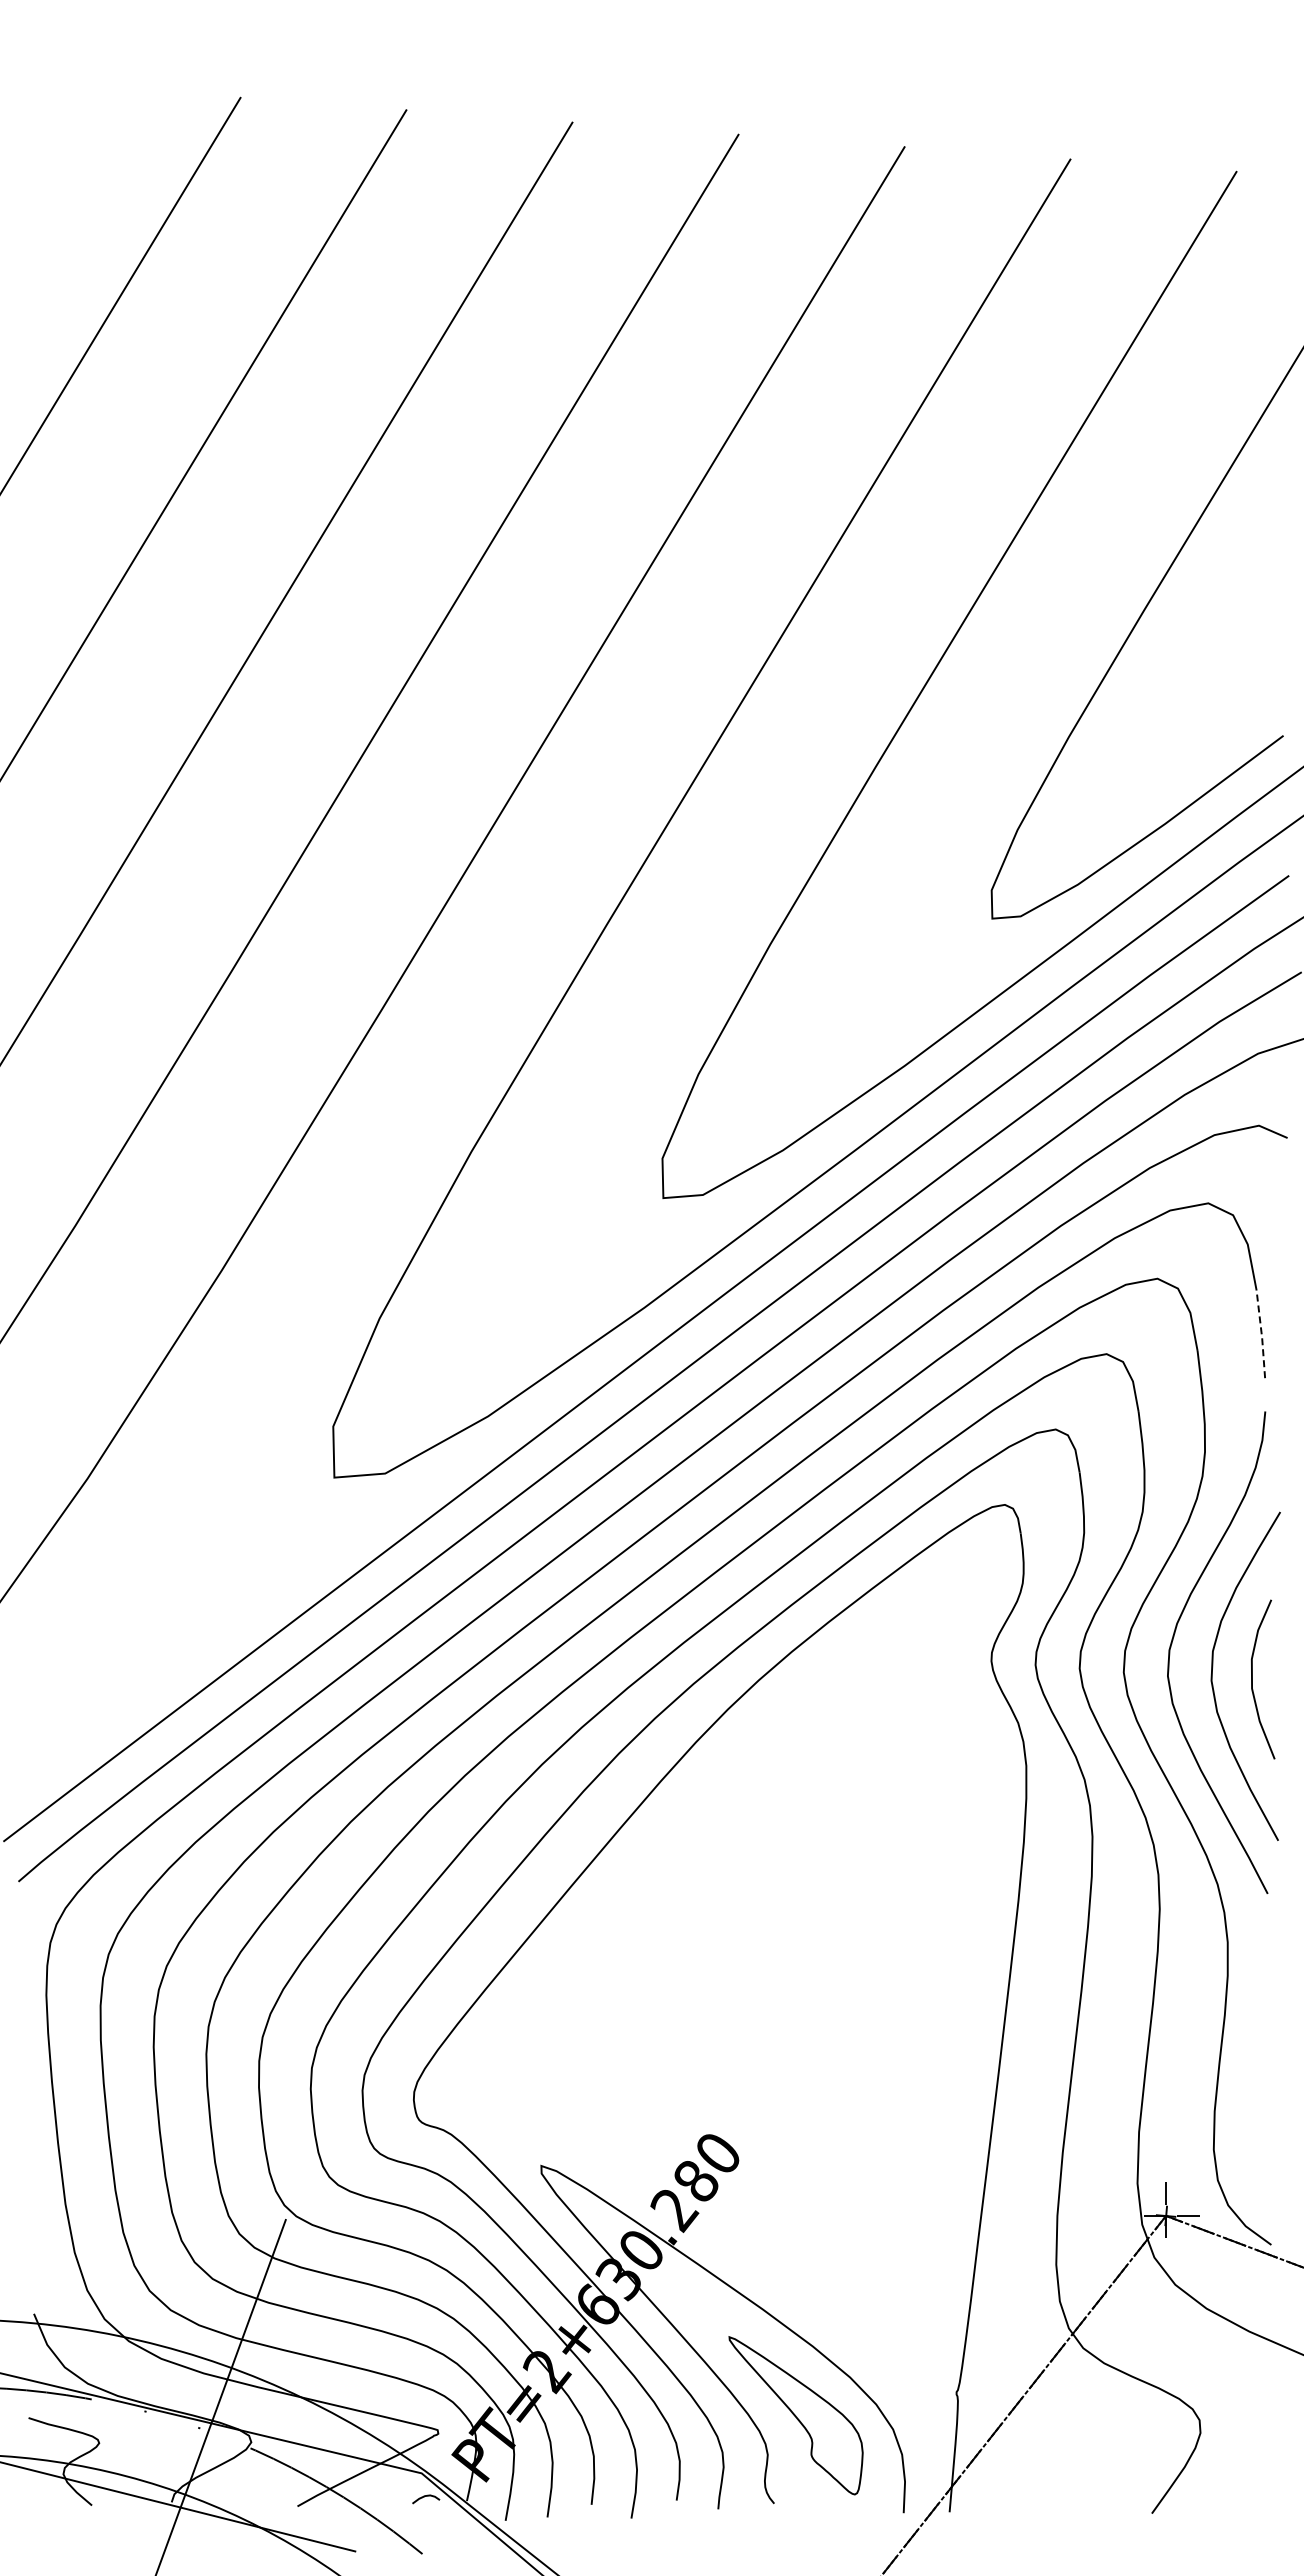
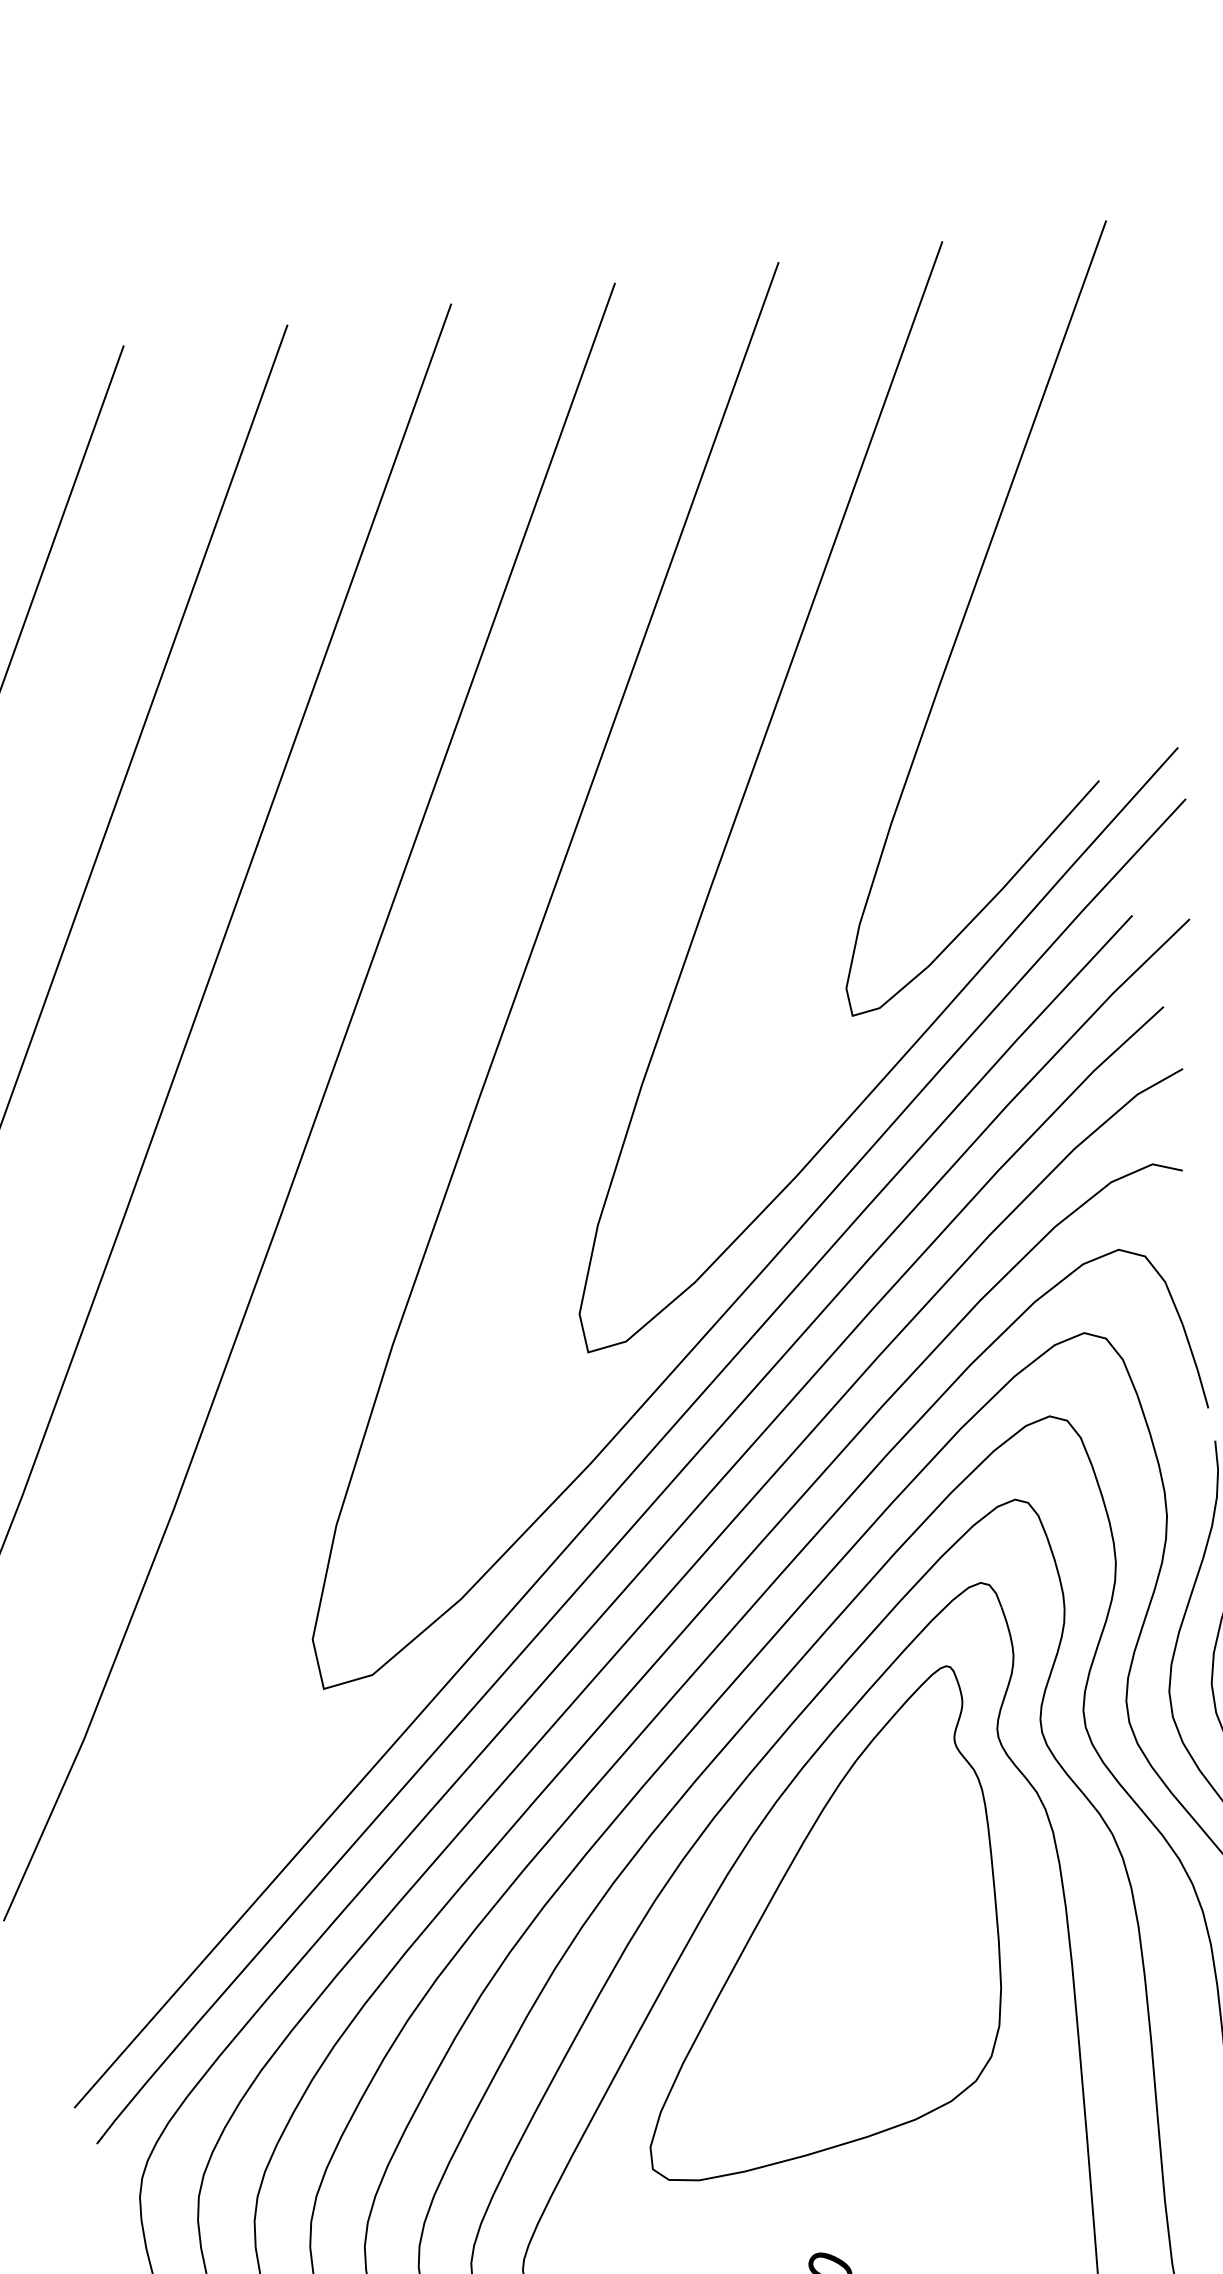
line: (1261, 1334) -> (1196, 1366), dashed -> solid
part: (763, 1809) -> (806, 1926), added

